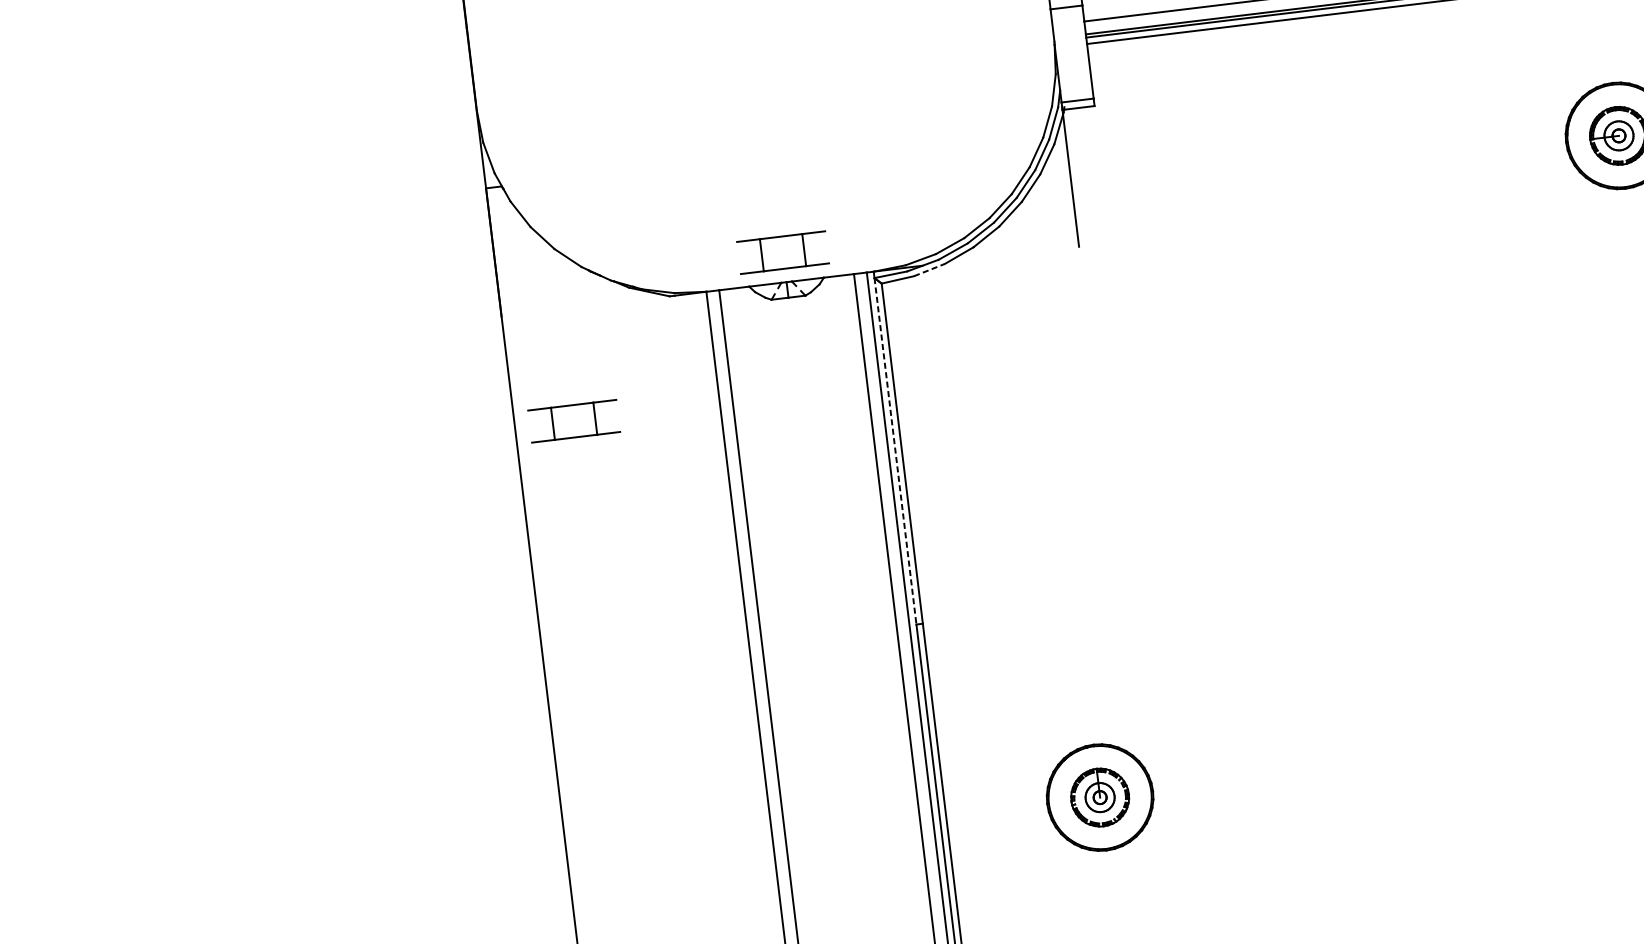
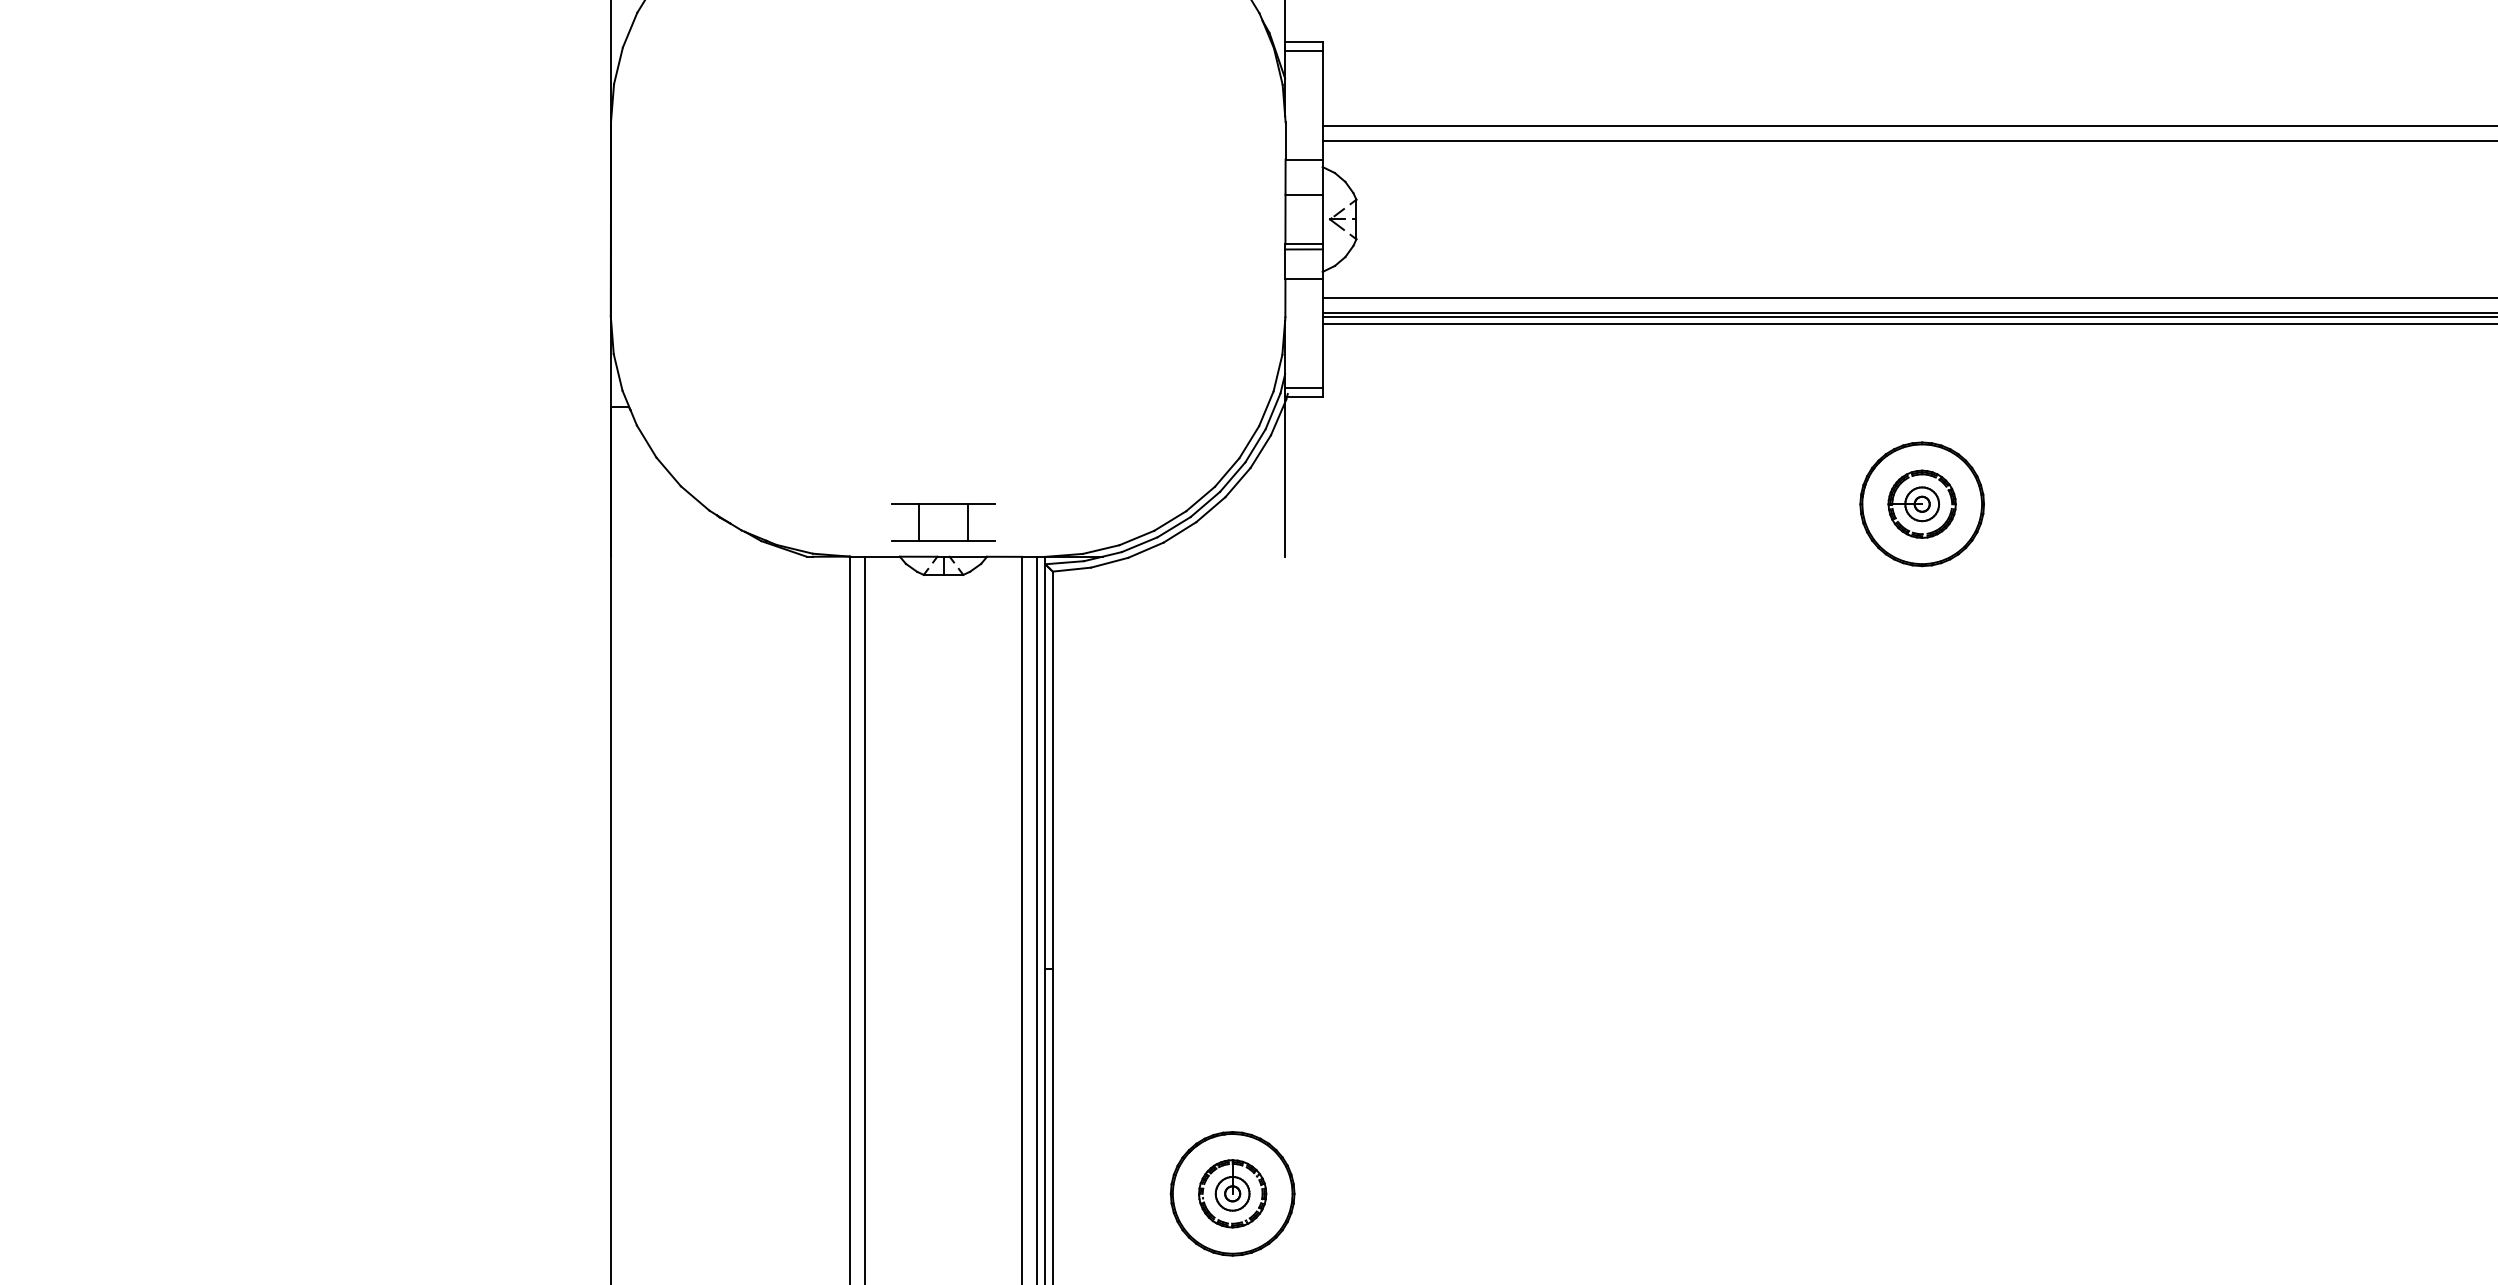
line: (930, 269) -> (1110, 562), dashed -> solid
part: (574, 421) -> (679, 687), removed
line: (895, 452) -> (1045, 767), dashed -> solid

